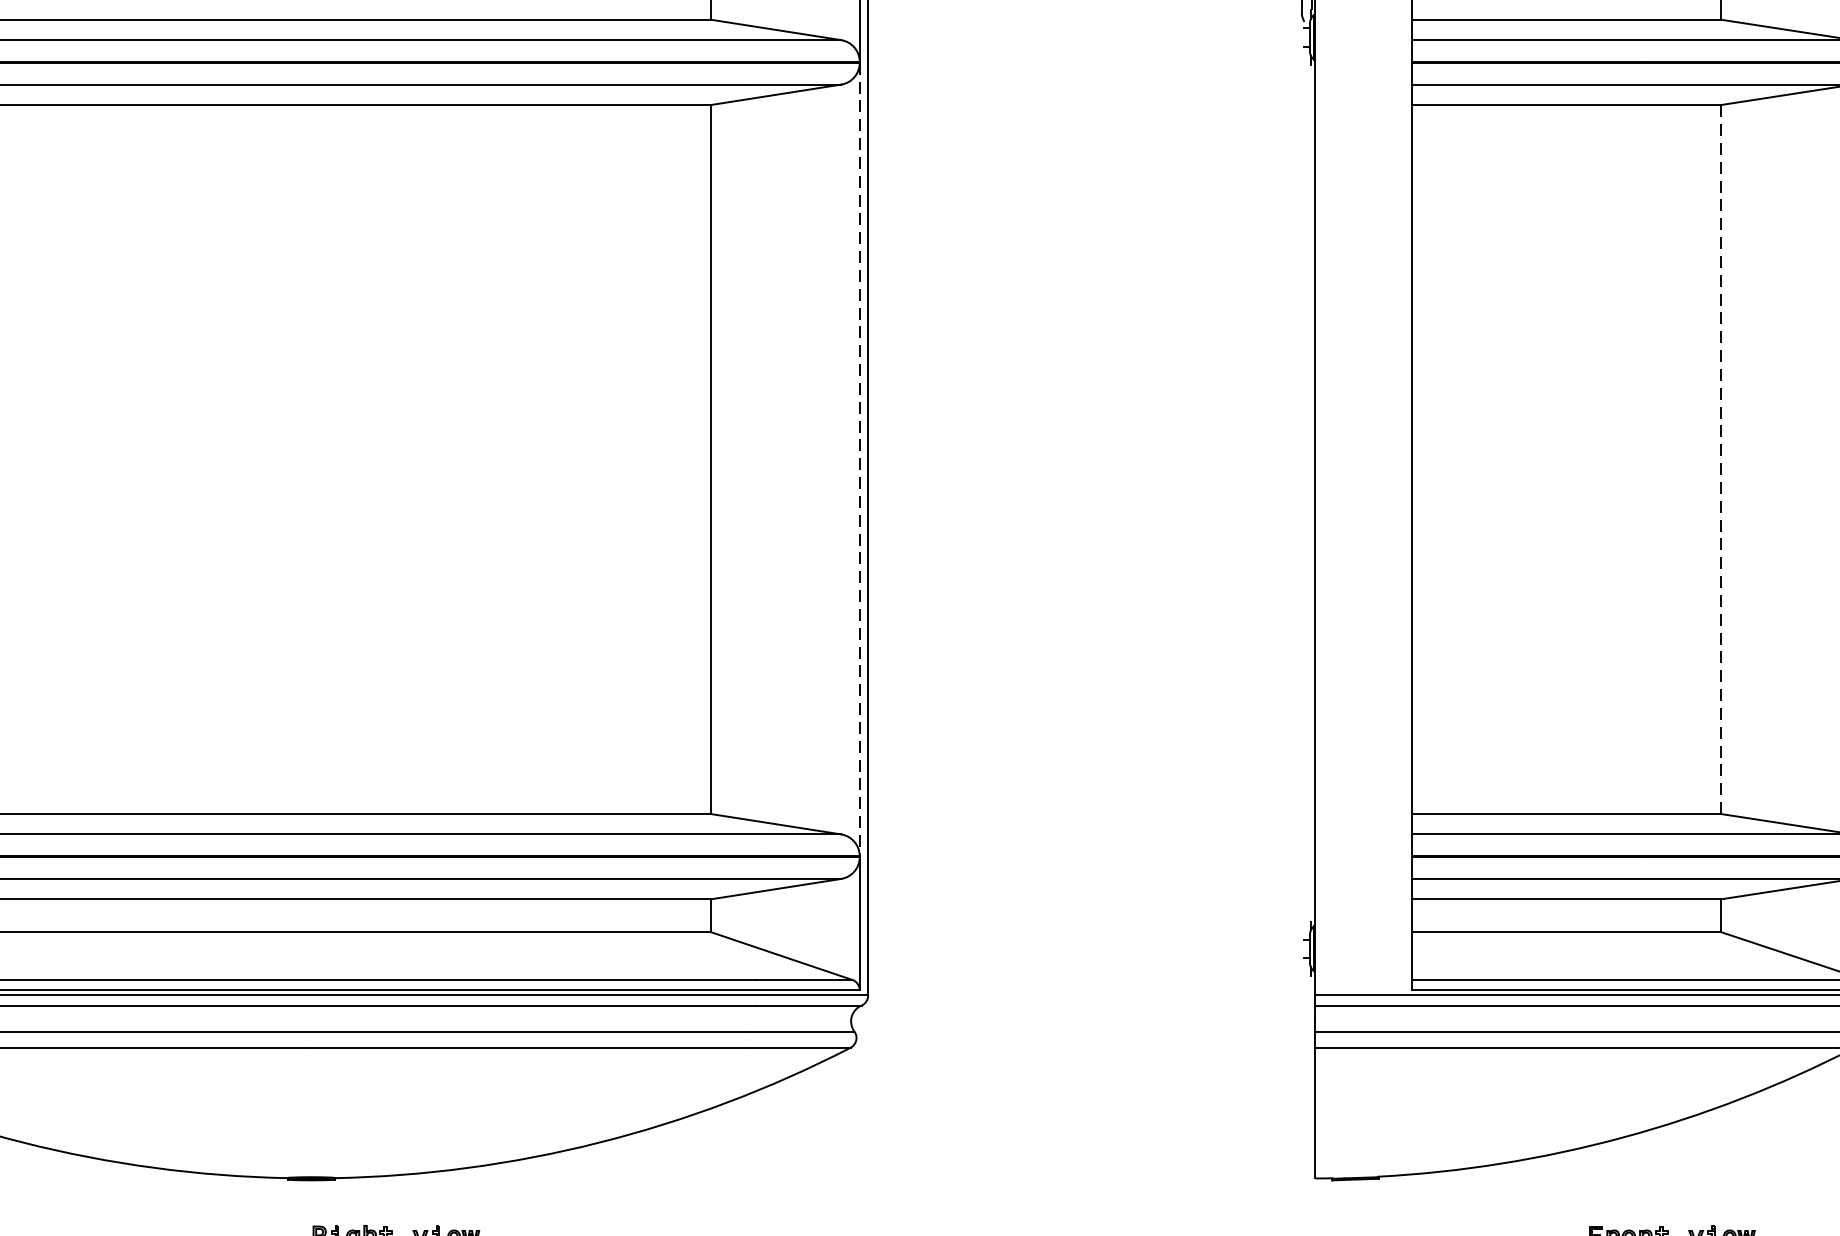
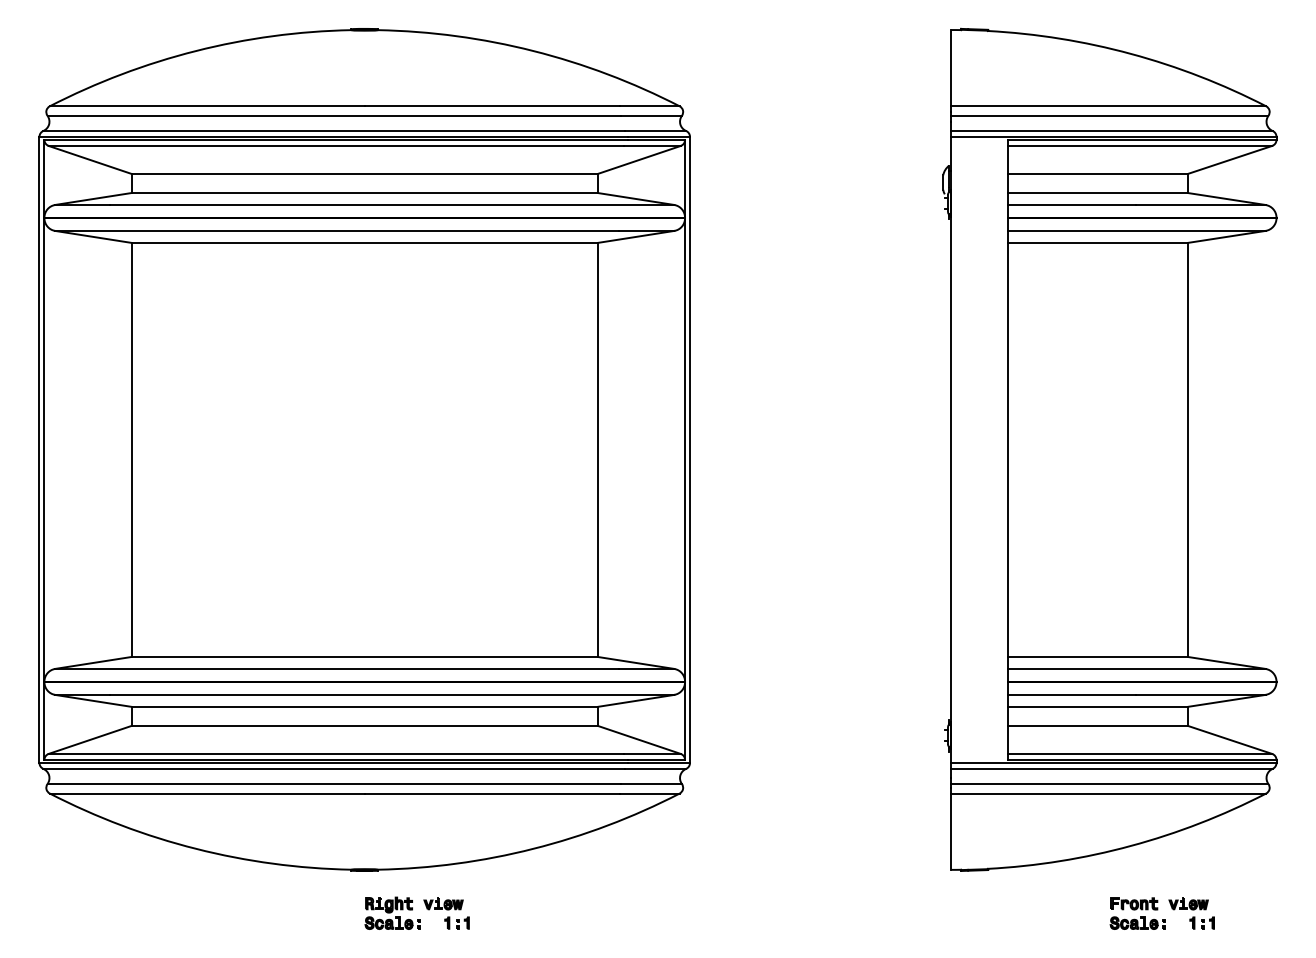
line: (860, 458) -> (685, 449), dashed -> solid
line: (1721, 458) -> (1188, 449), dashed -> solid

